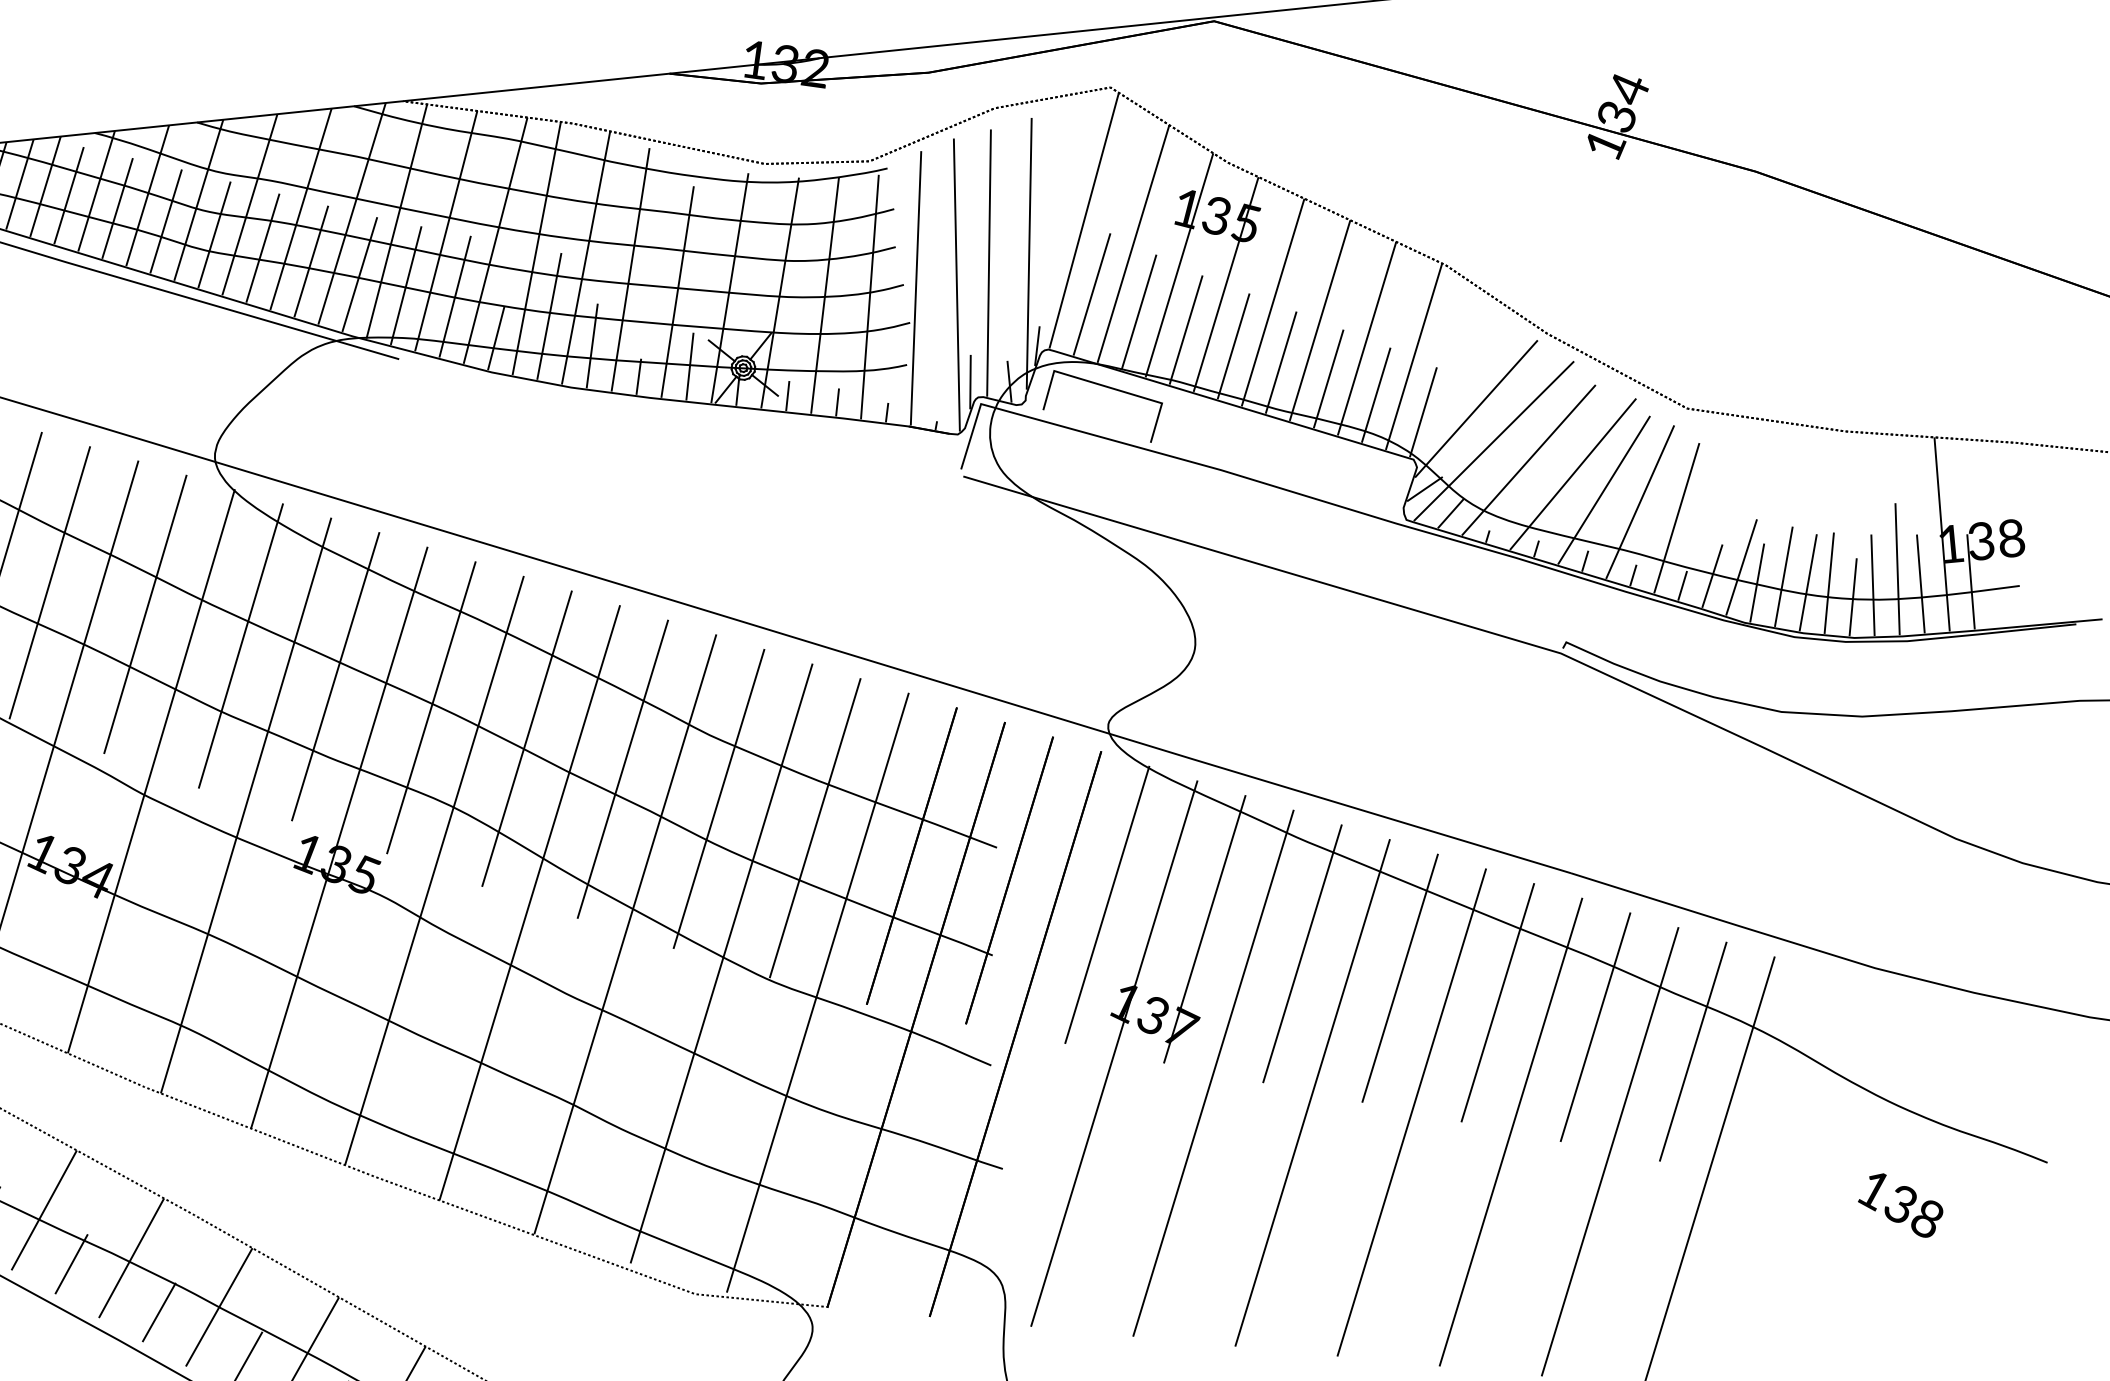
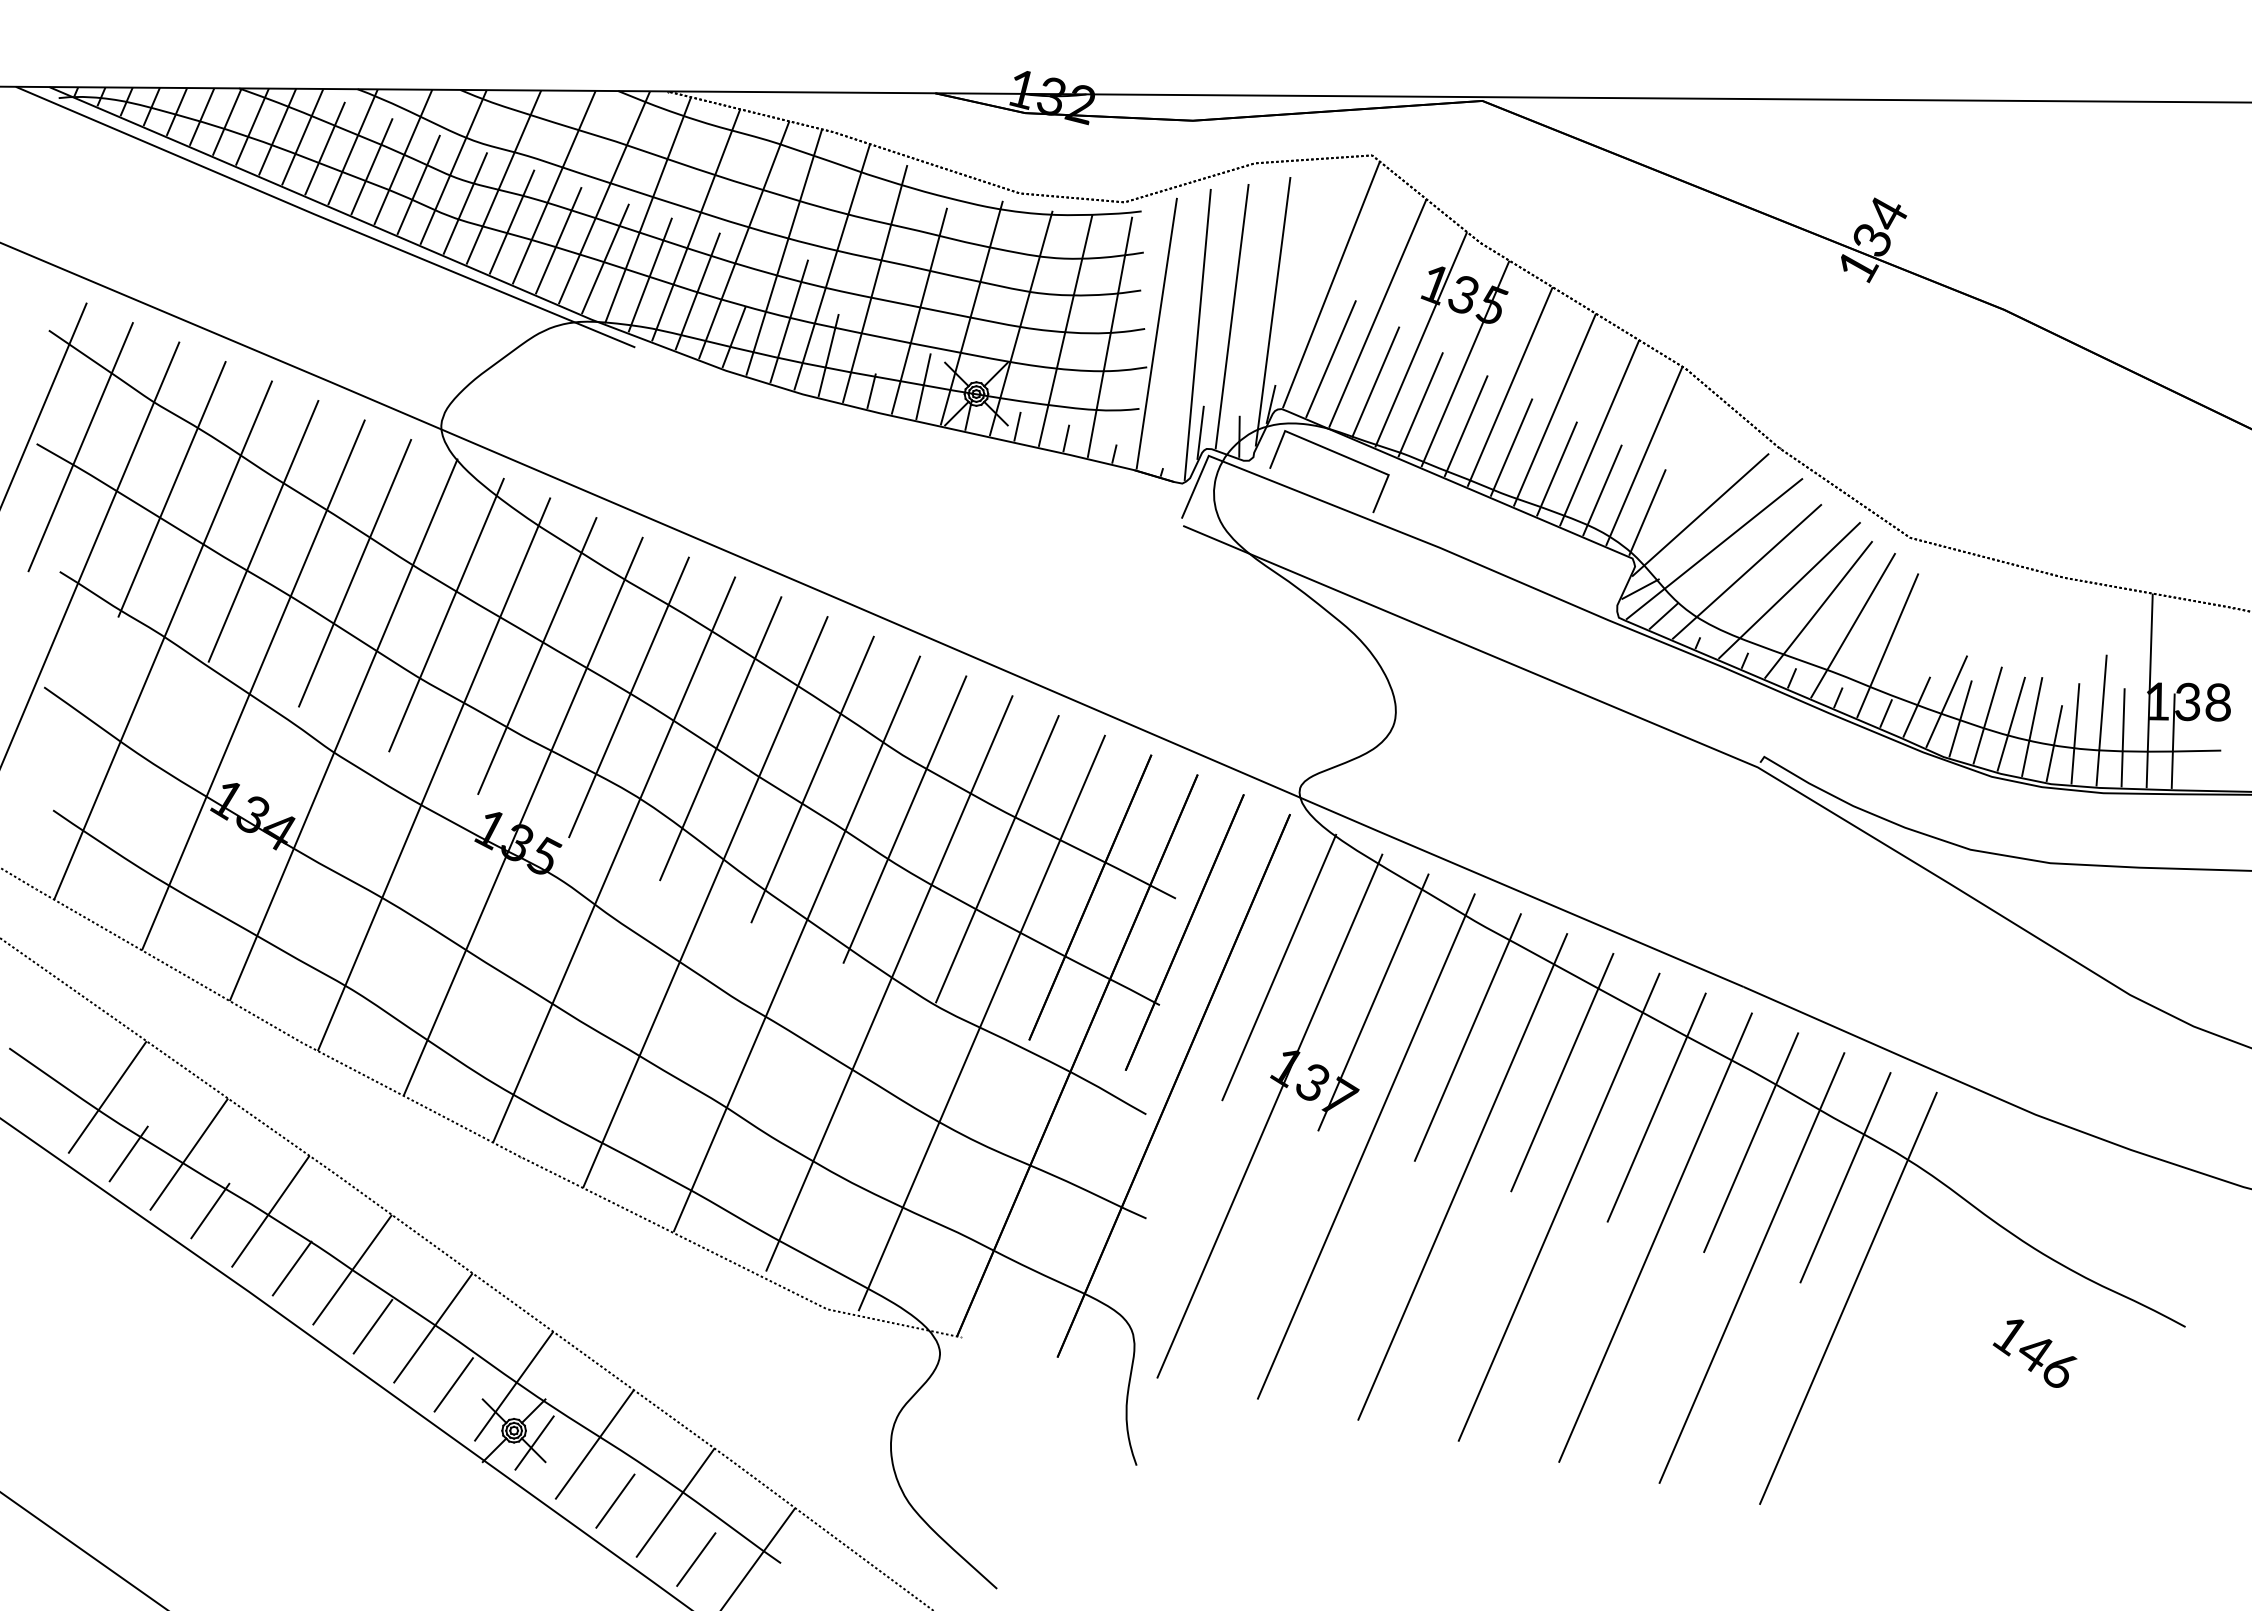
text: (1914, 1212) -> (2047, 1361), 138 -> 146

